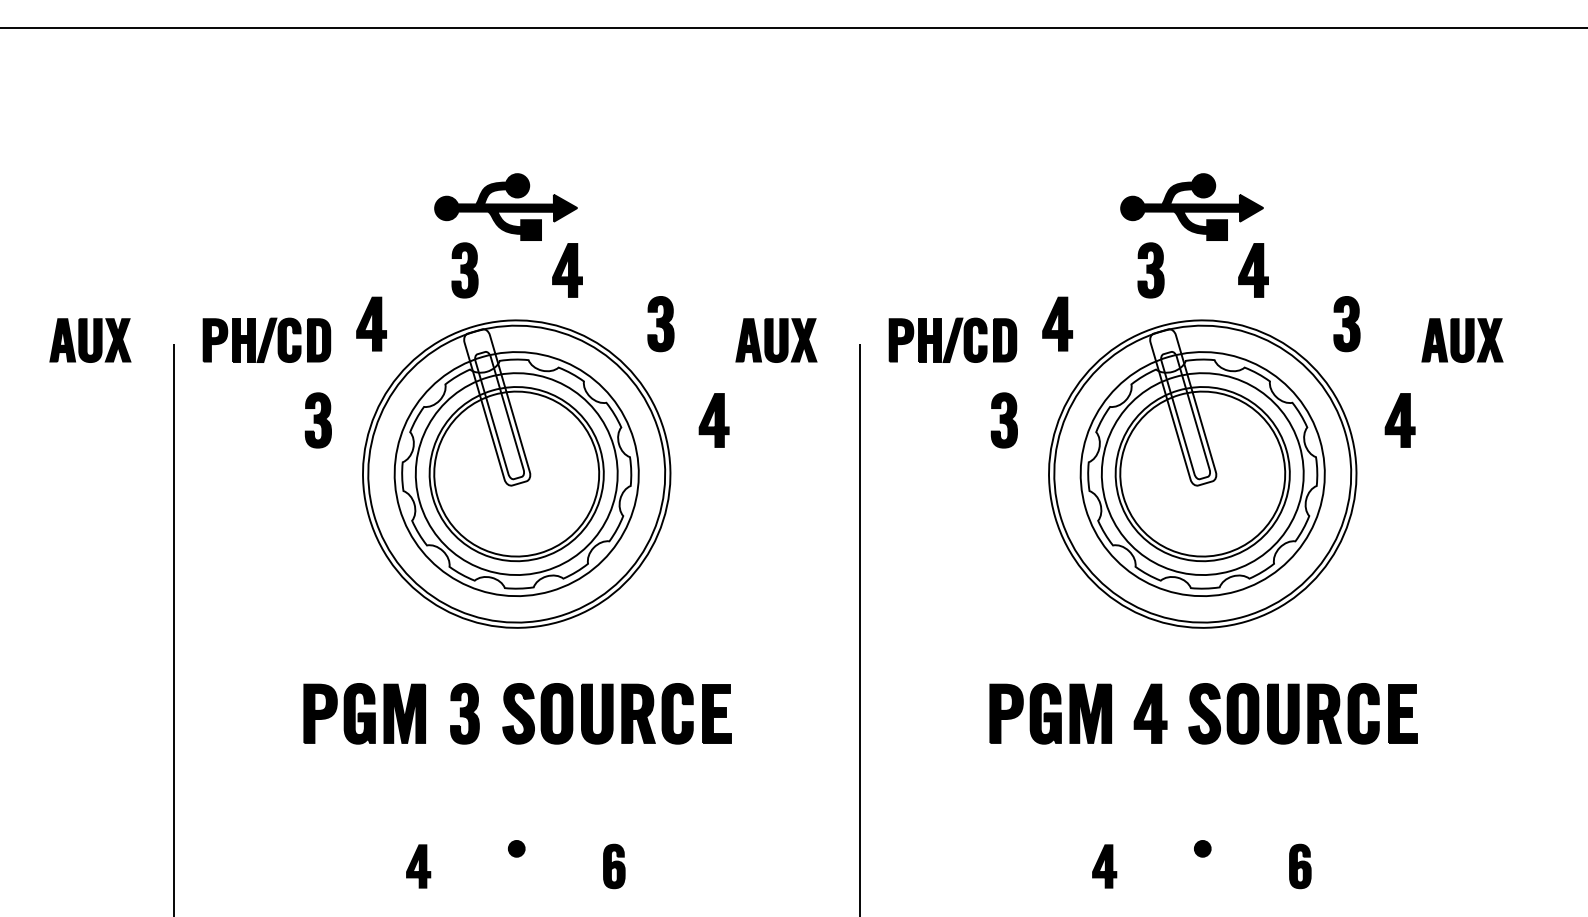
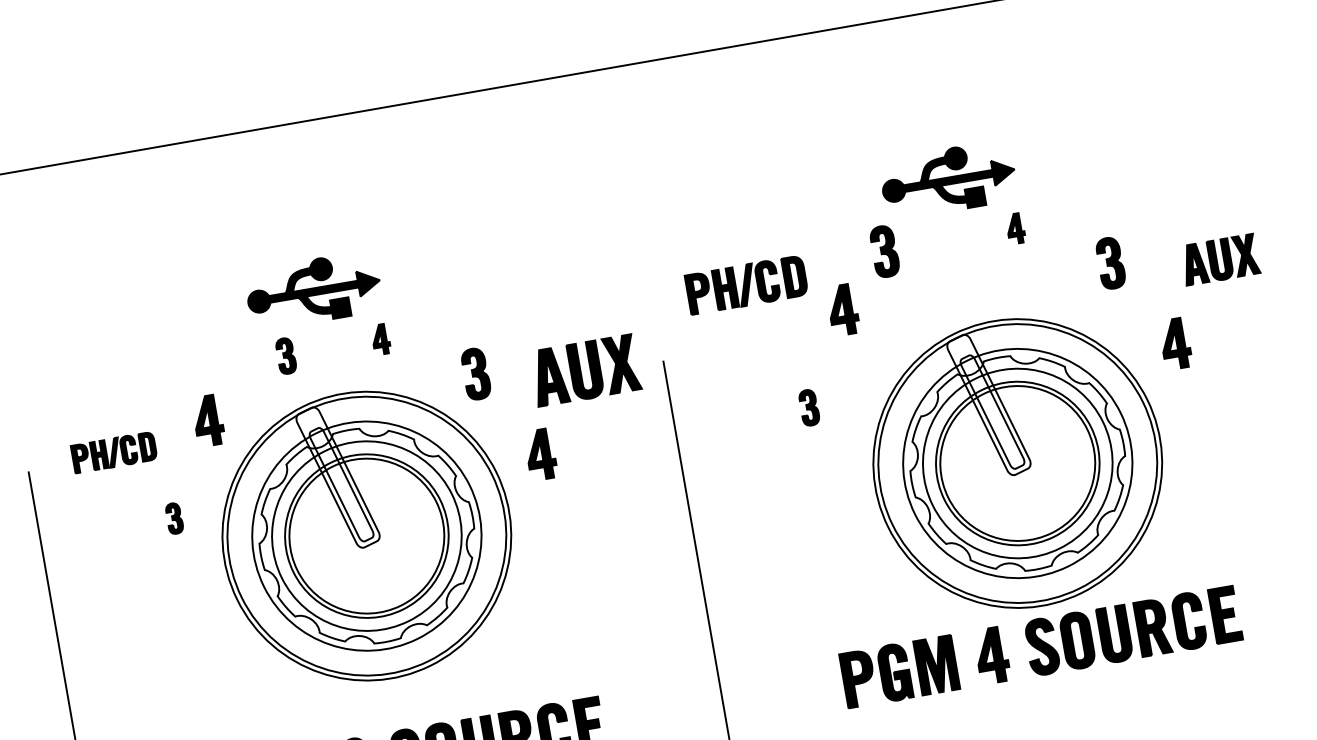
part: (464, 270) -> (285, 356), size x0.7
part: (567, 270) -> (380, 339), size x0.6
part: (1150, 270) -> (884, 251), moved
part: (1253, 270) -> (1015, 228), size x0.6
part: (266, 339) -> (113, 451), size x0.7
part: (952, 339) -> (746, 284), moved
part: (776, 340) -> (585, 370), size x1.4
part: (317, 420) -> (173, 518), size x0.6
part: (1003, 420) -> (808, 407), size x0.7
part: (1202, 473) -> (1017, 463), moved

